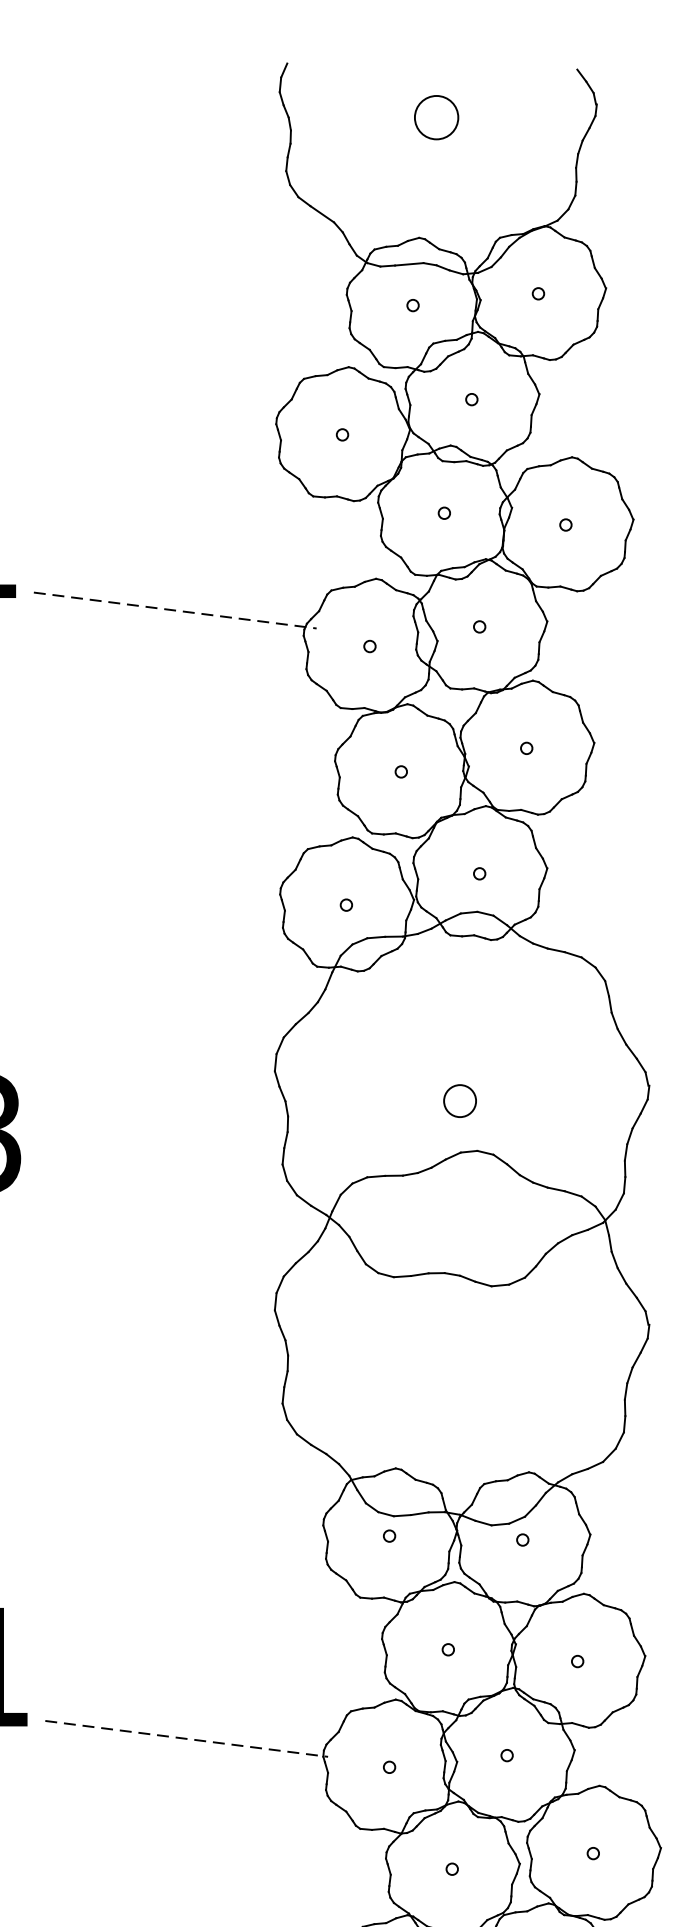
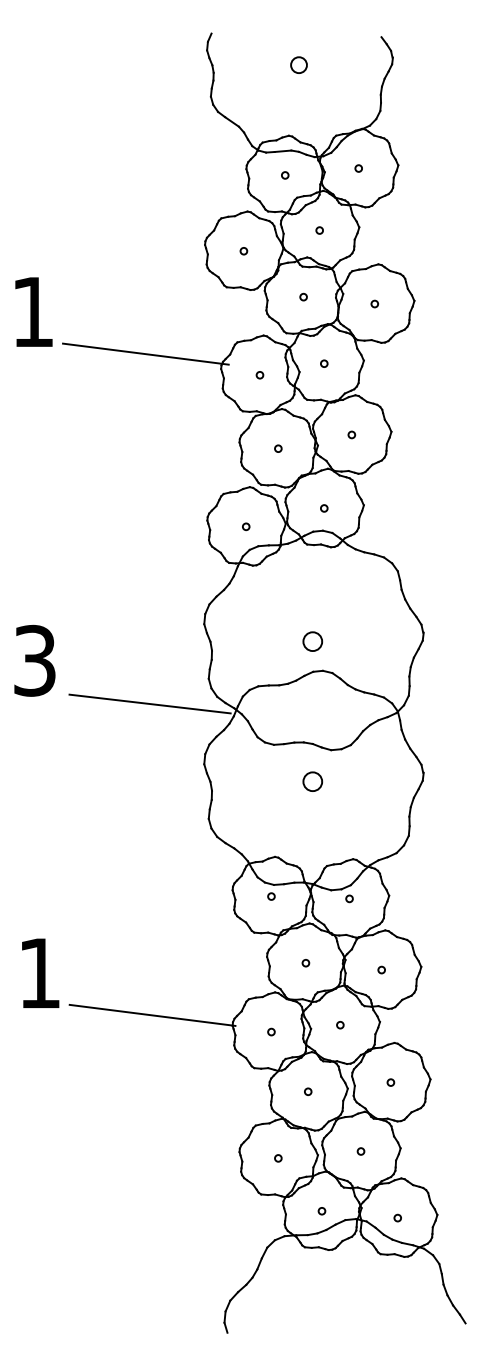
circle: (435, 116) -> (298, 64), size x0.62
line: (174, 611) -> (145, 354), dashed -> solid
line: (181, 1206) -> (149, 703), added
circle: (459, 1339) -> (312, 781), added
line: (186, 1739) -> (152, 1015), dashed -> solid

